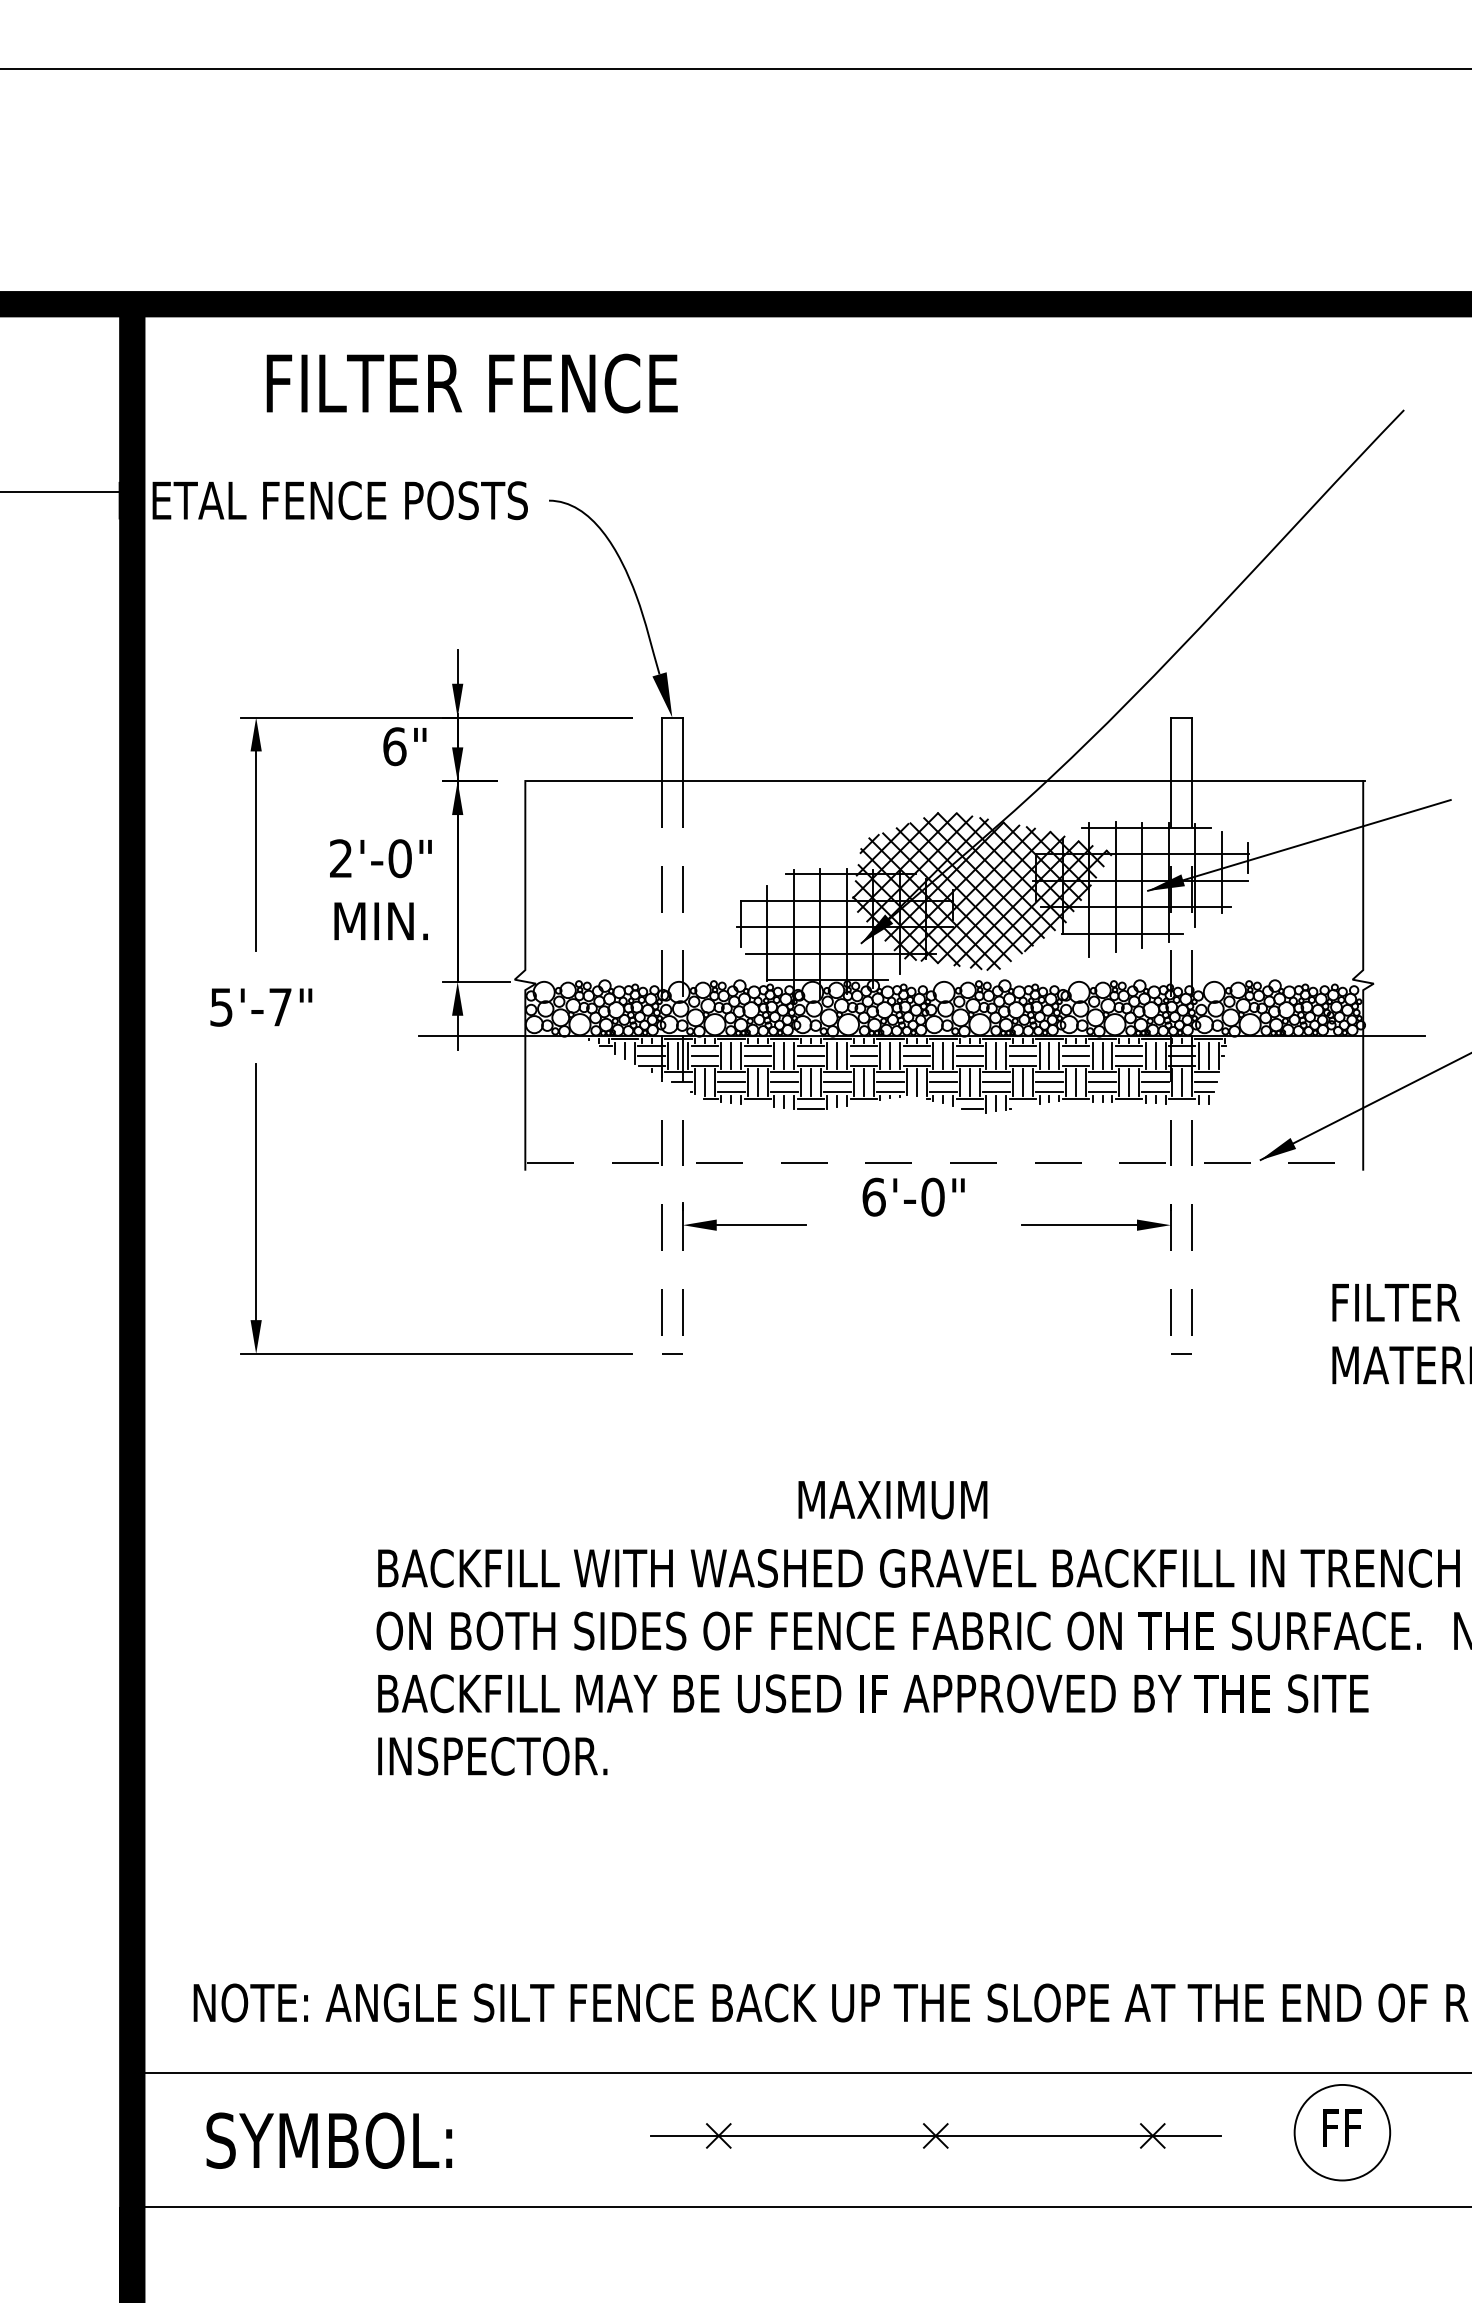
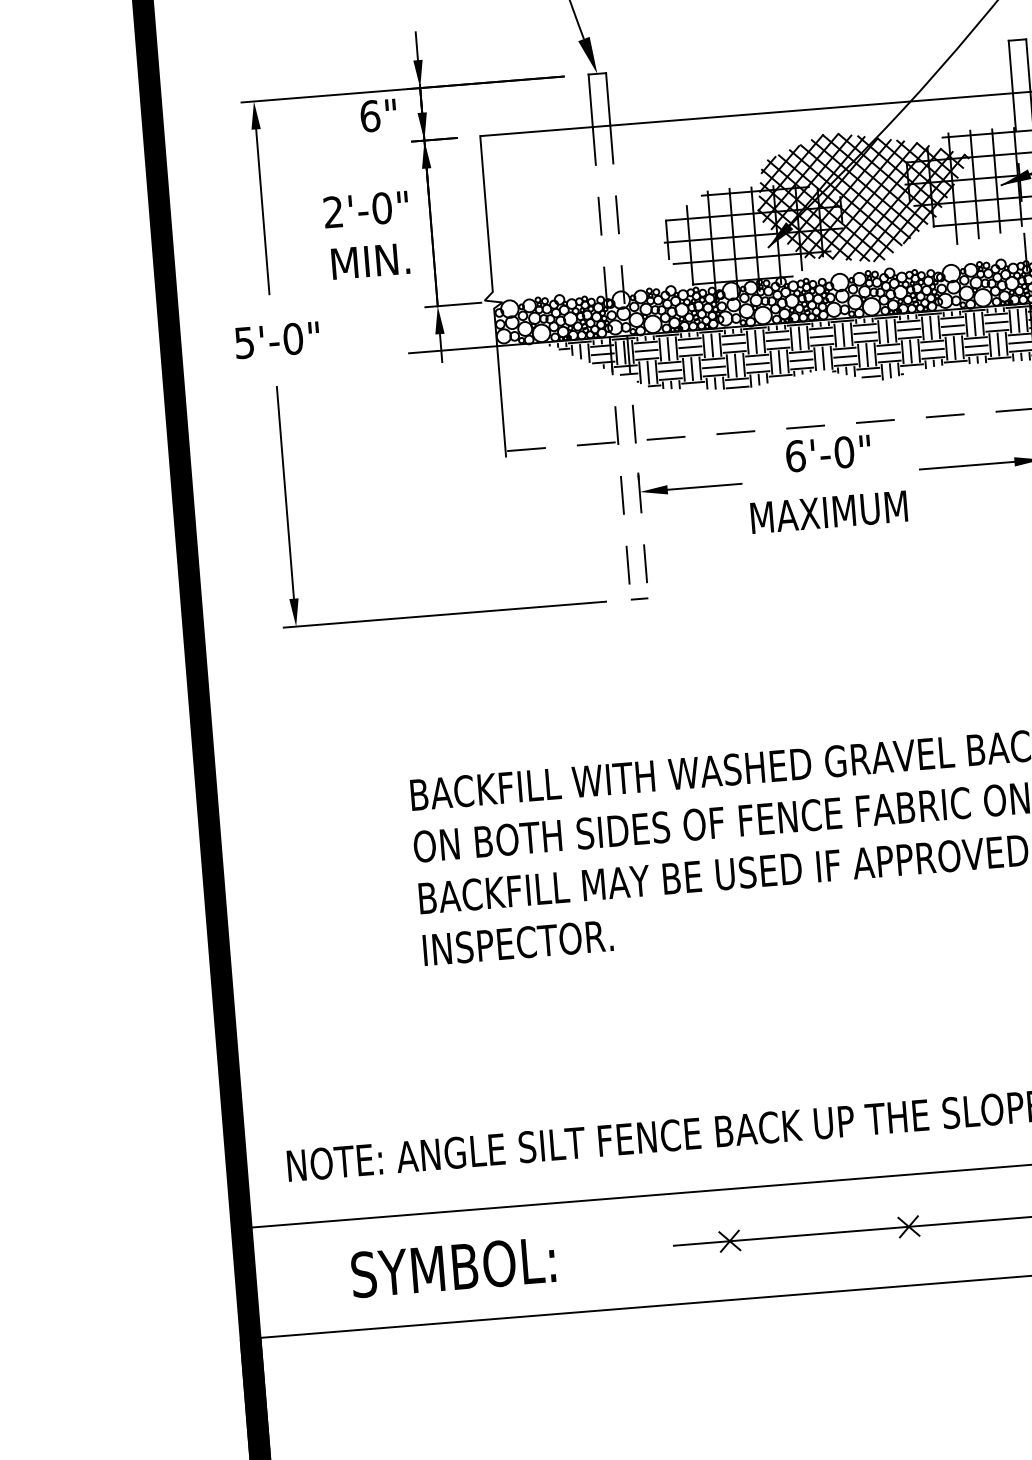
text: (280, 1006) -> (293, 338), 5'-7" -> 5'-0"
text: (892, 1500) -> (828, 512), moved
text: (329, 2140) -> (453, 1267), moved

